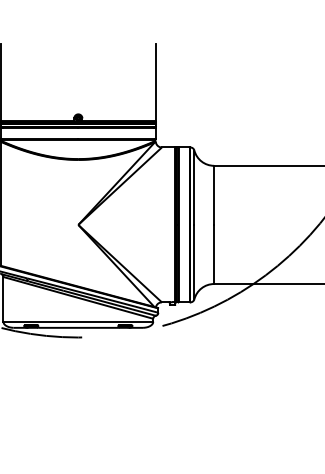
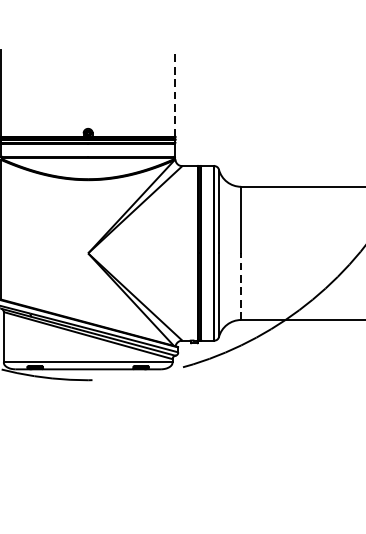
line: (155, 82) -> (175, 92), solid -> dashed
line: (214, 254) -> (241, 286), solid -> dashed

